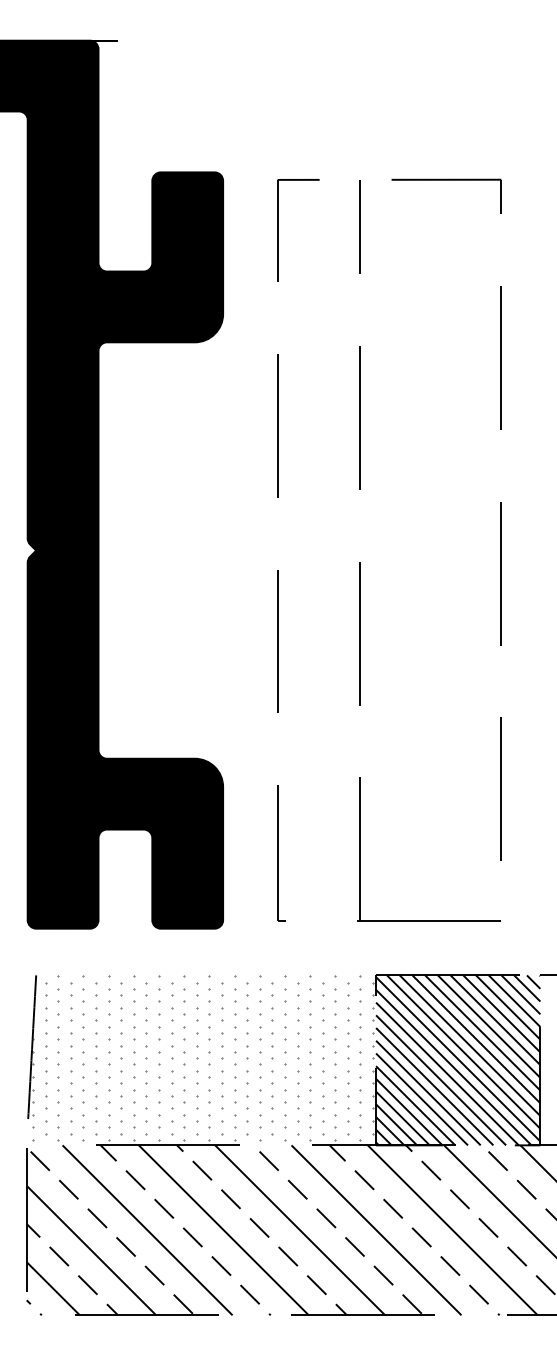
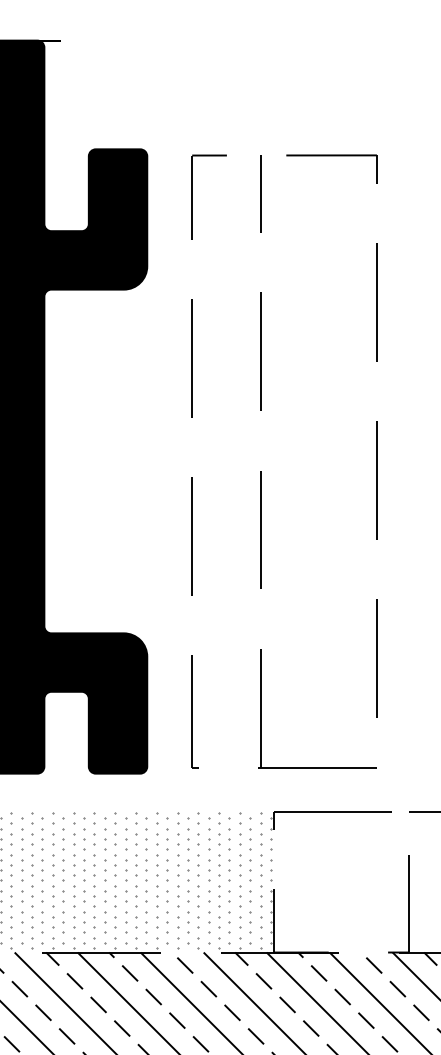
hatch: (458, 1060) -> (341, 882), removed

